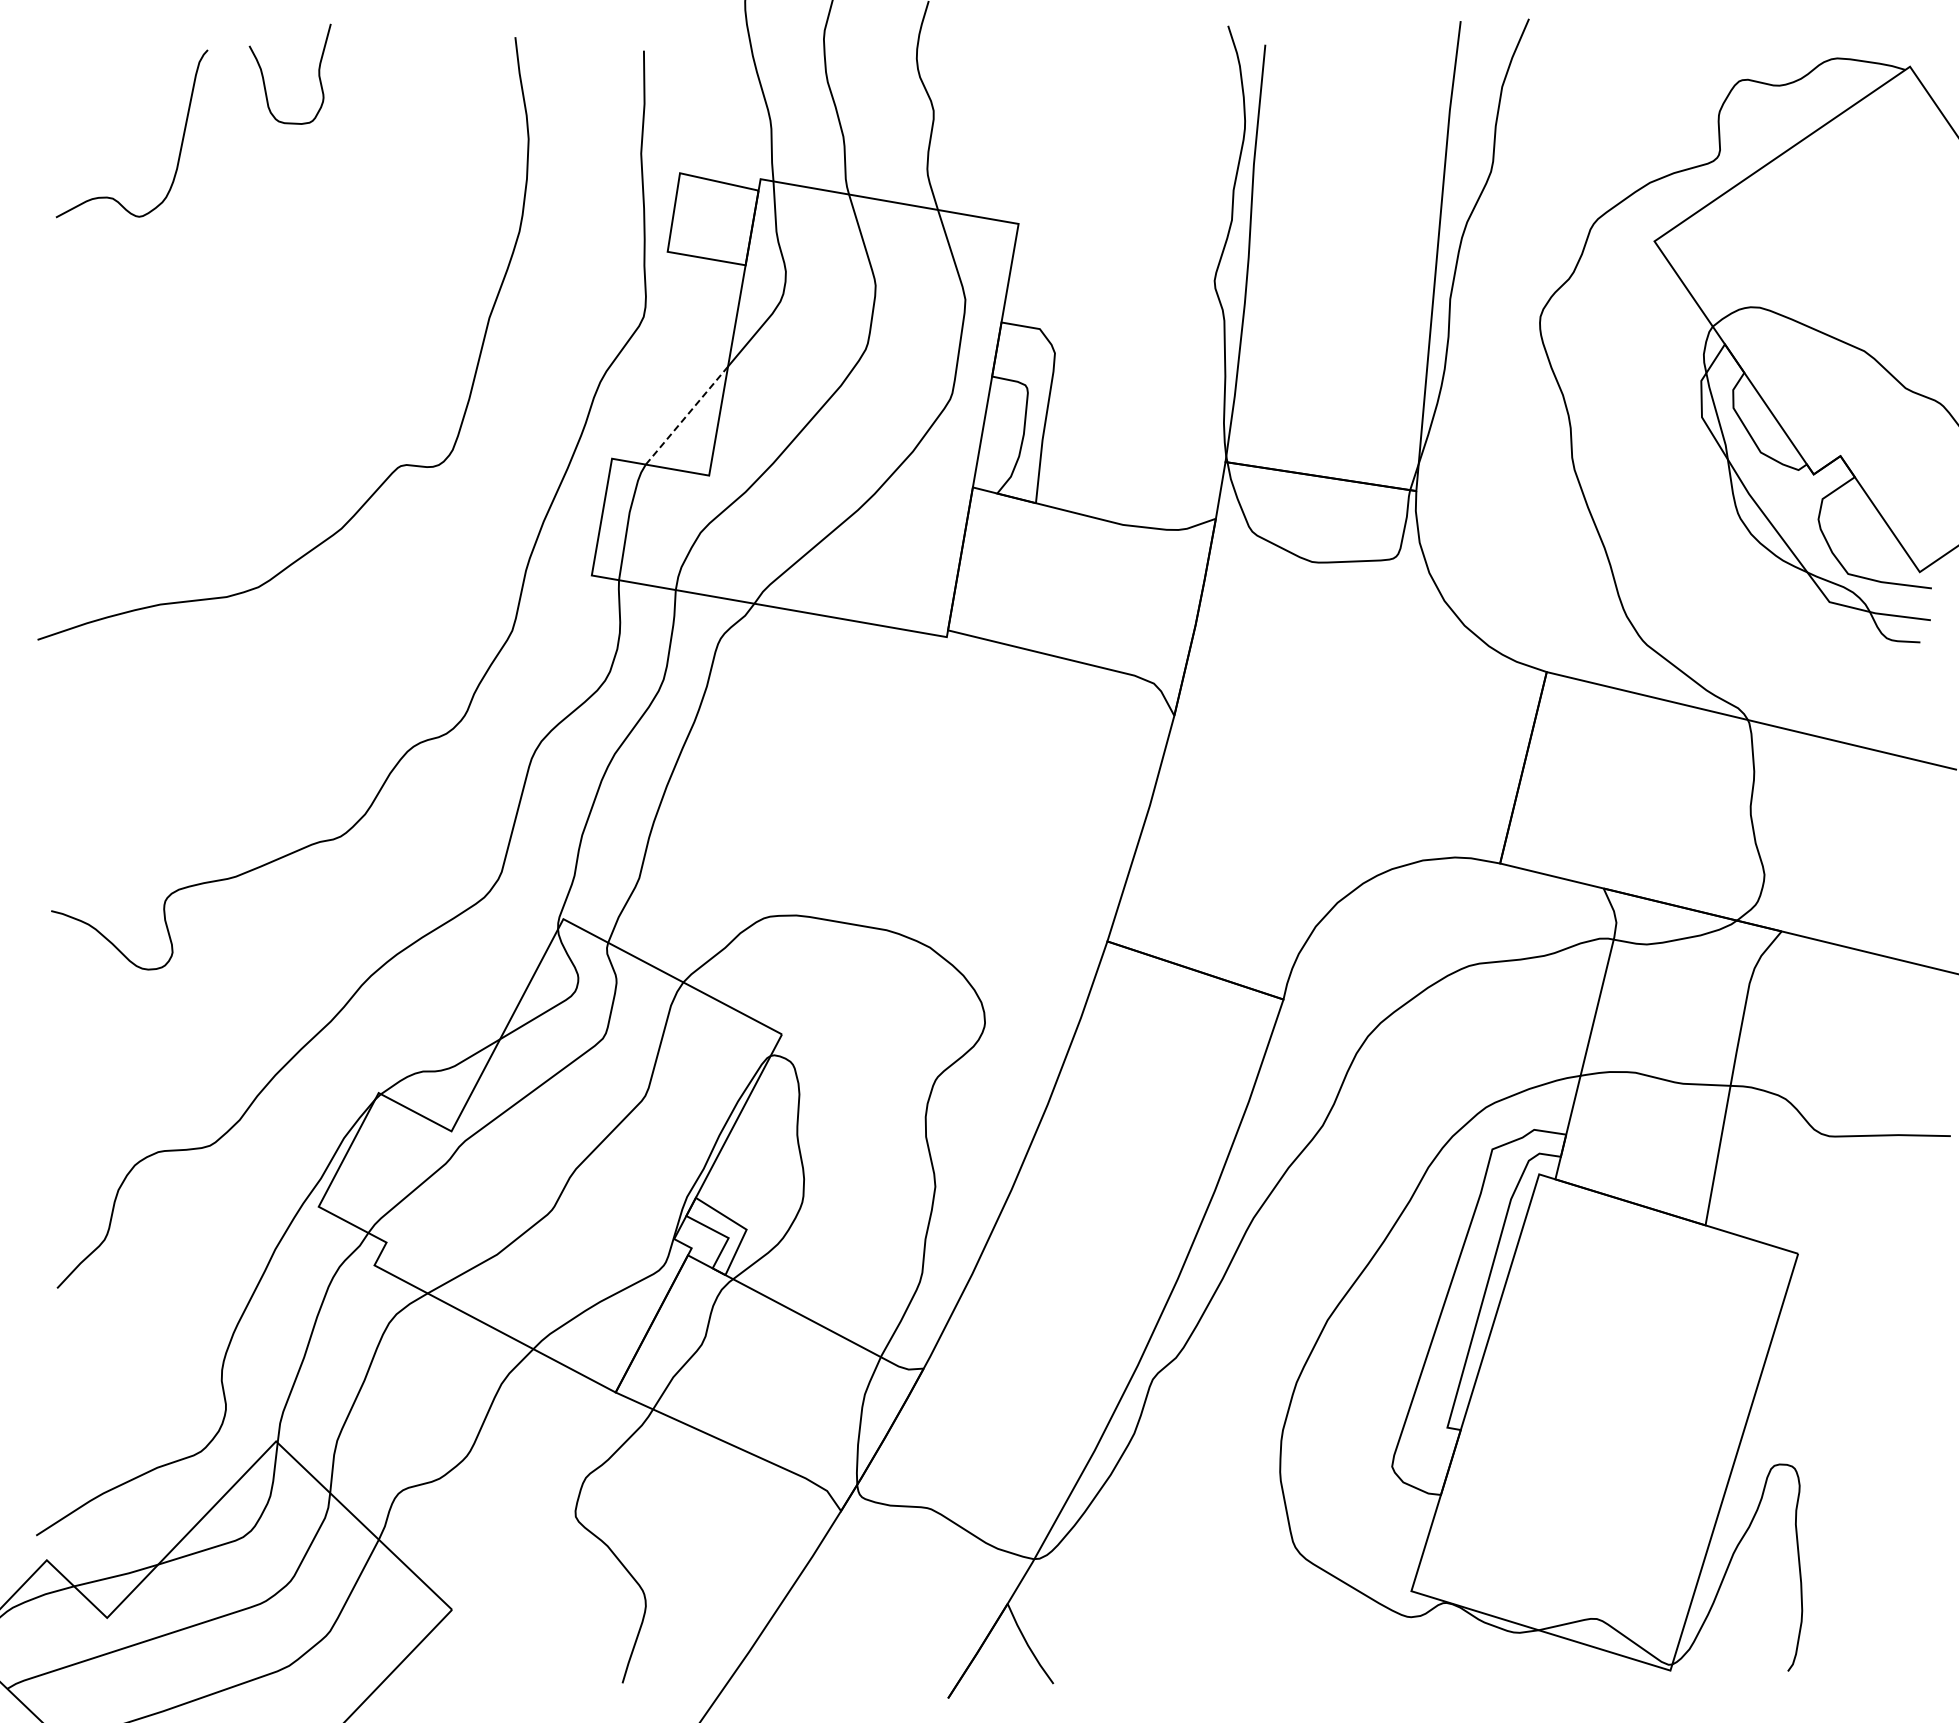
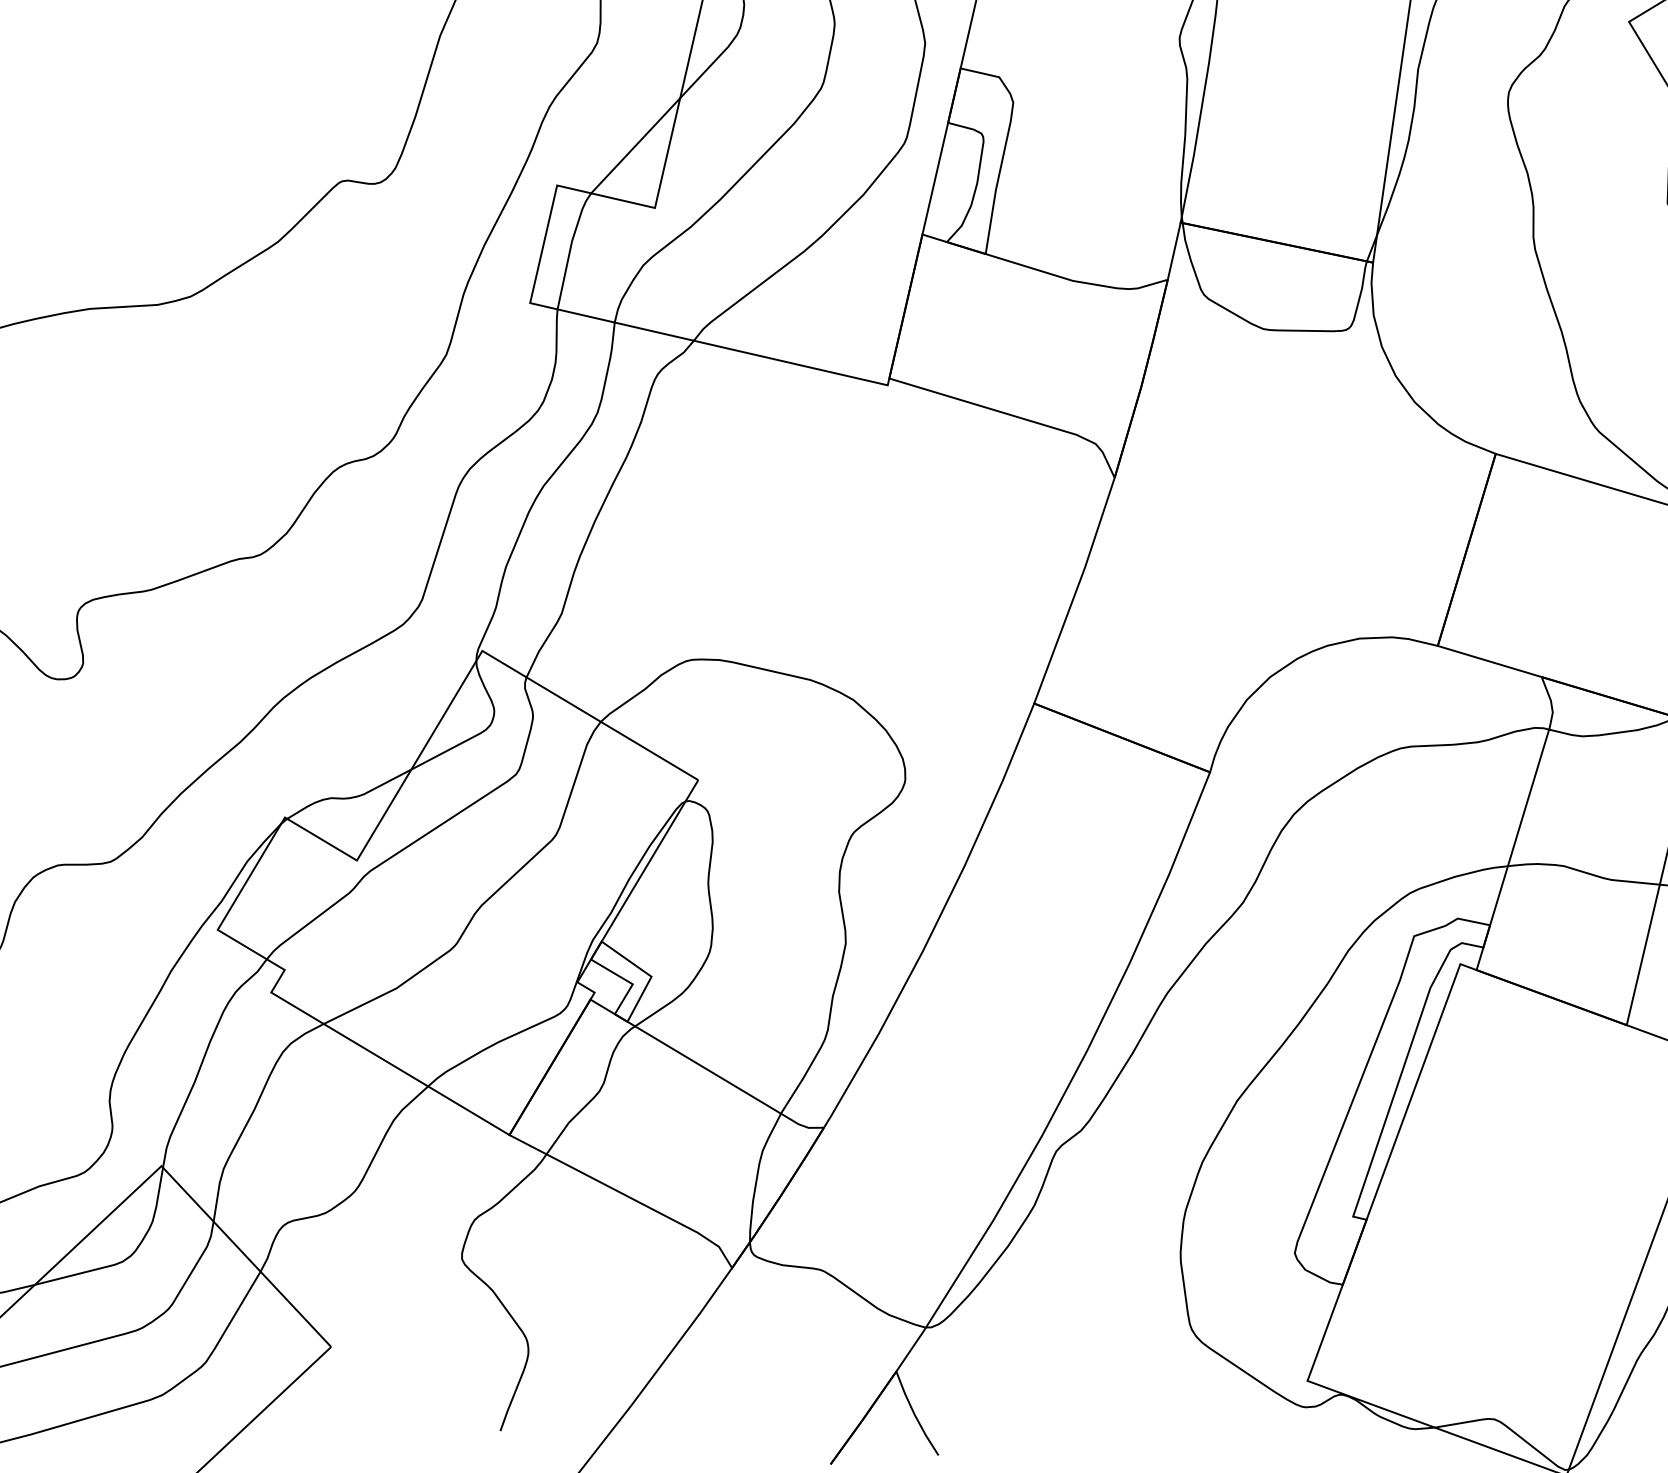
line: (686, 415) -> (635, 145), dashed -> solid

